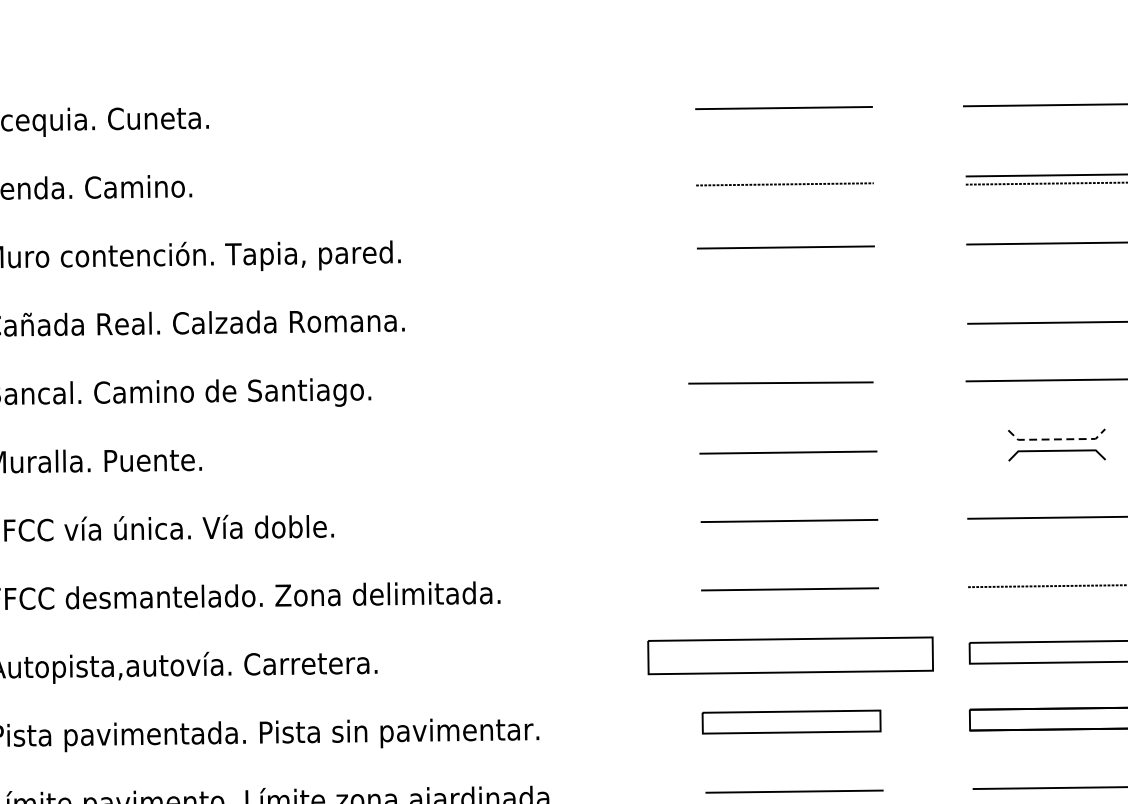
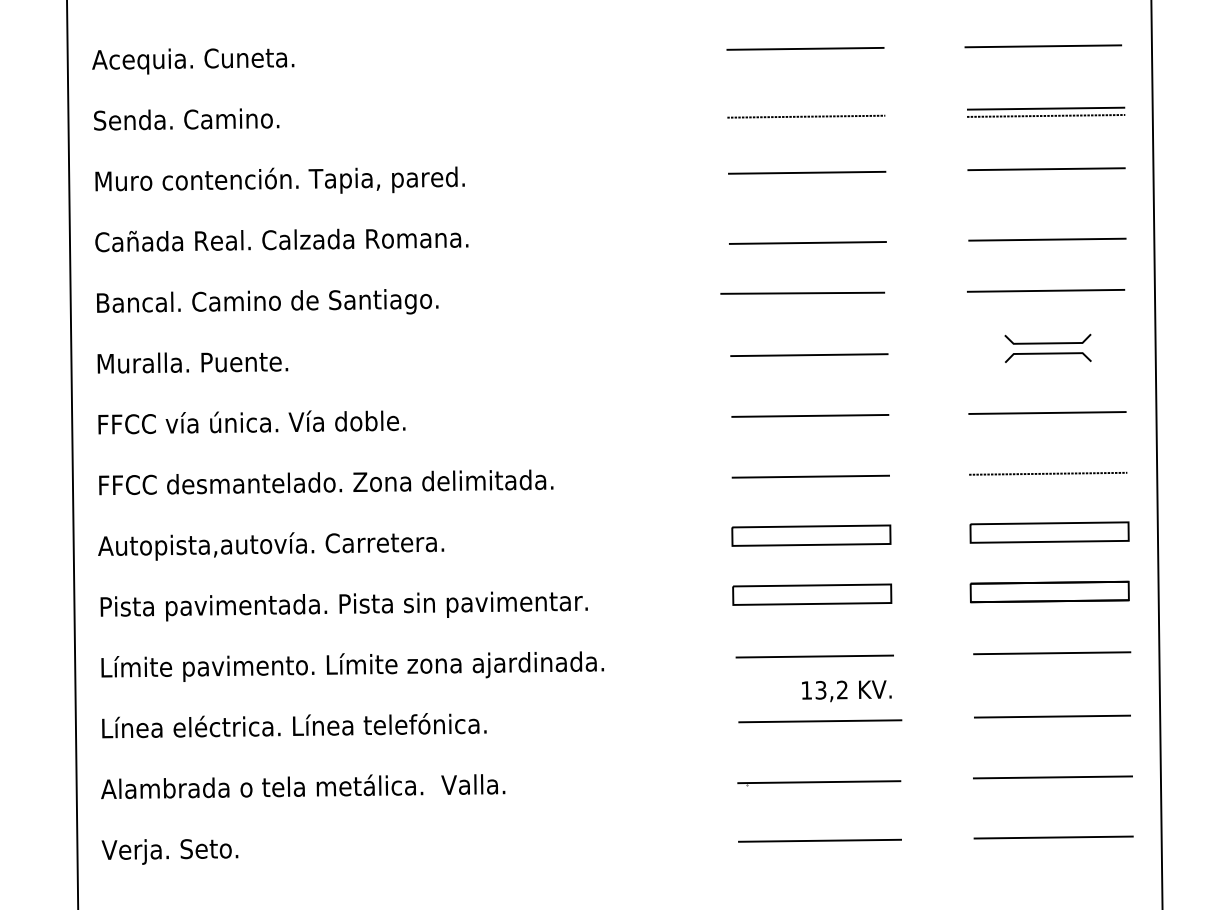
line: (786, 325) -> (807, 242), added
line: (1057, 439) -> (1048, 343), dashed -> solid
part: (790, 655) -> (811, 535), size x0.62

